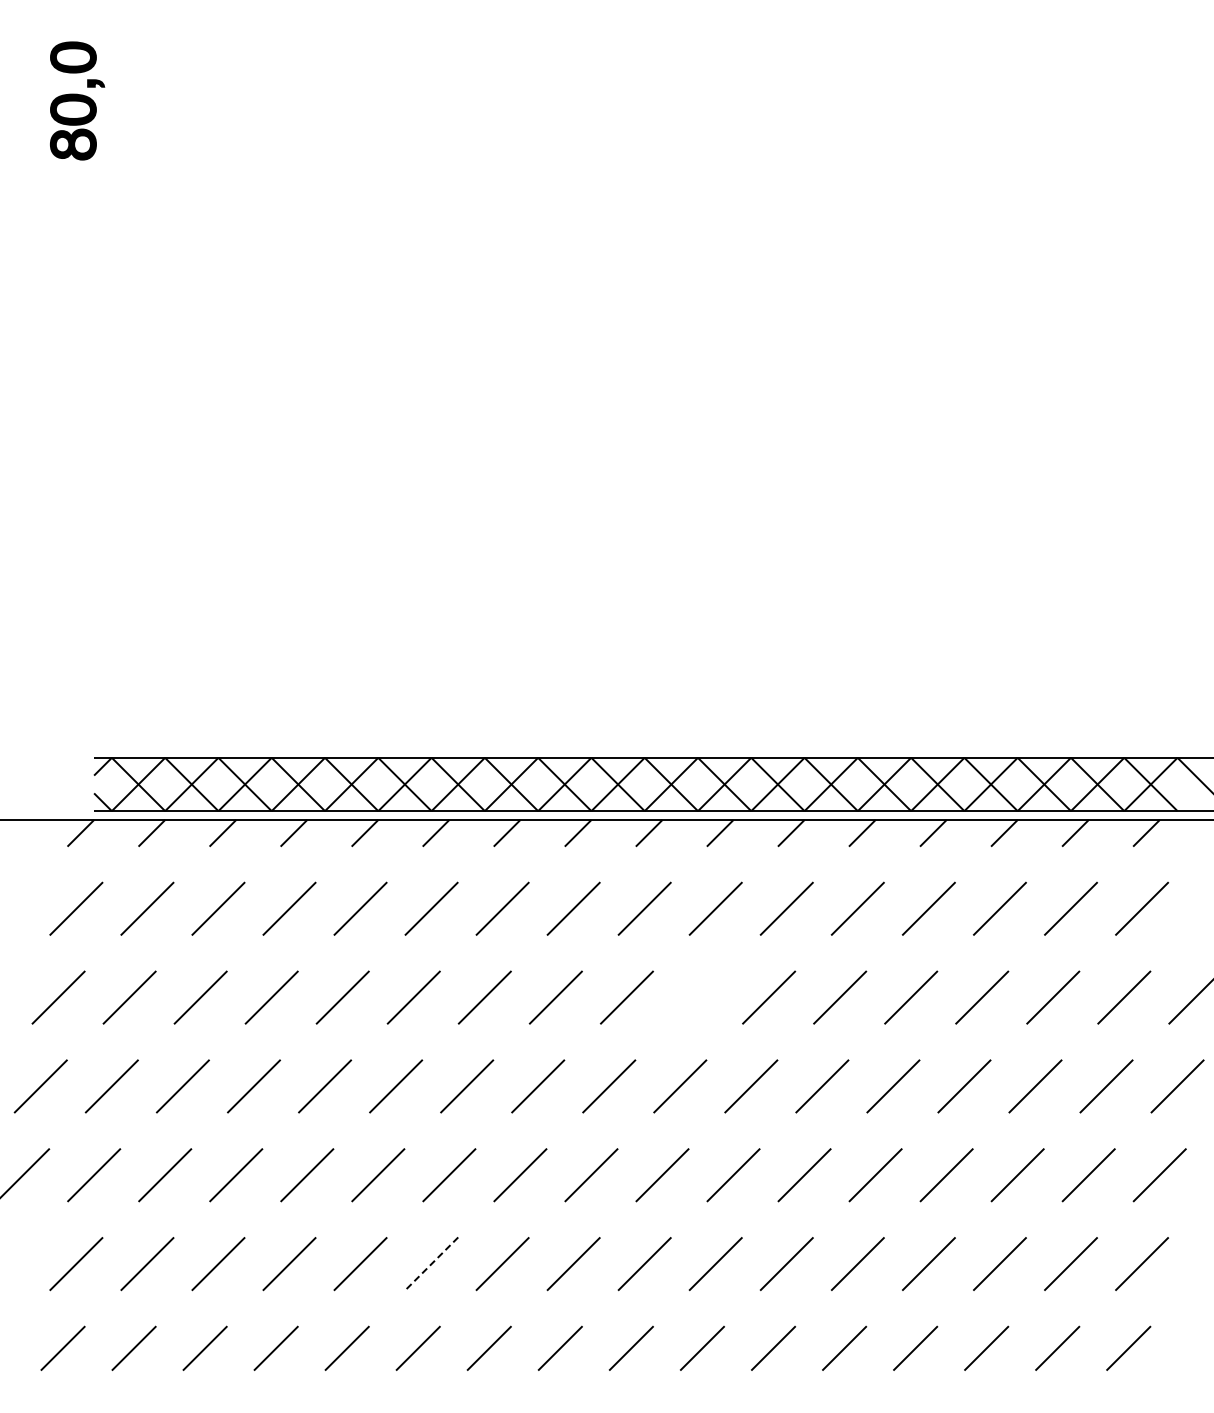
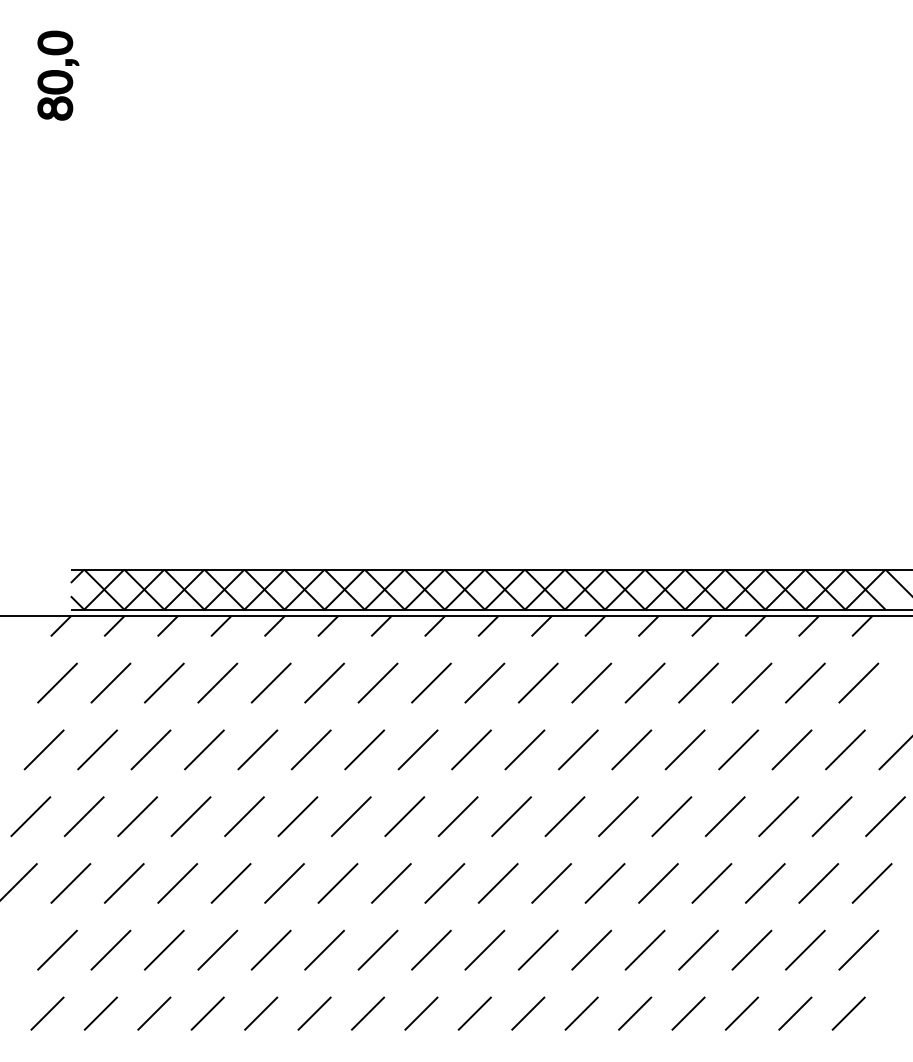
line: (698, 997) -> (525, 749), added
line: (431, 1264) -> (324, 950), dashed -> solid

